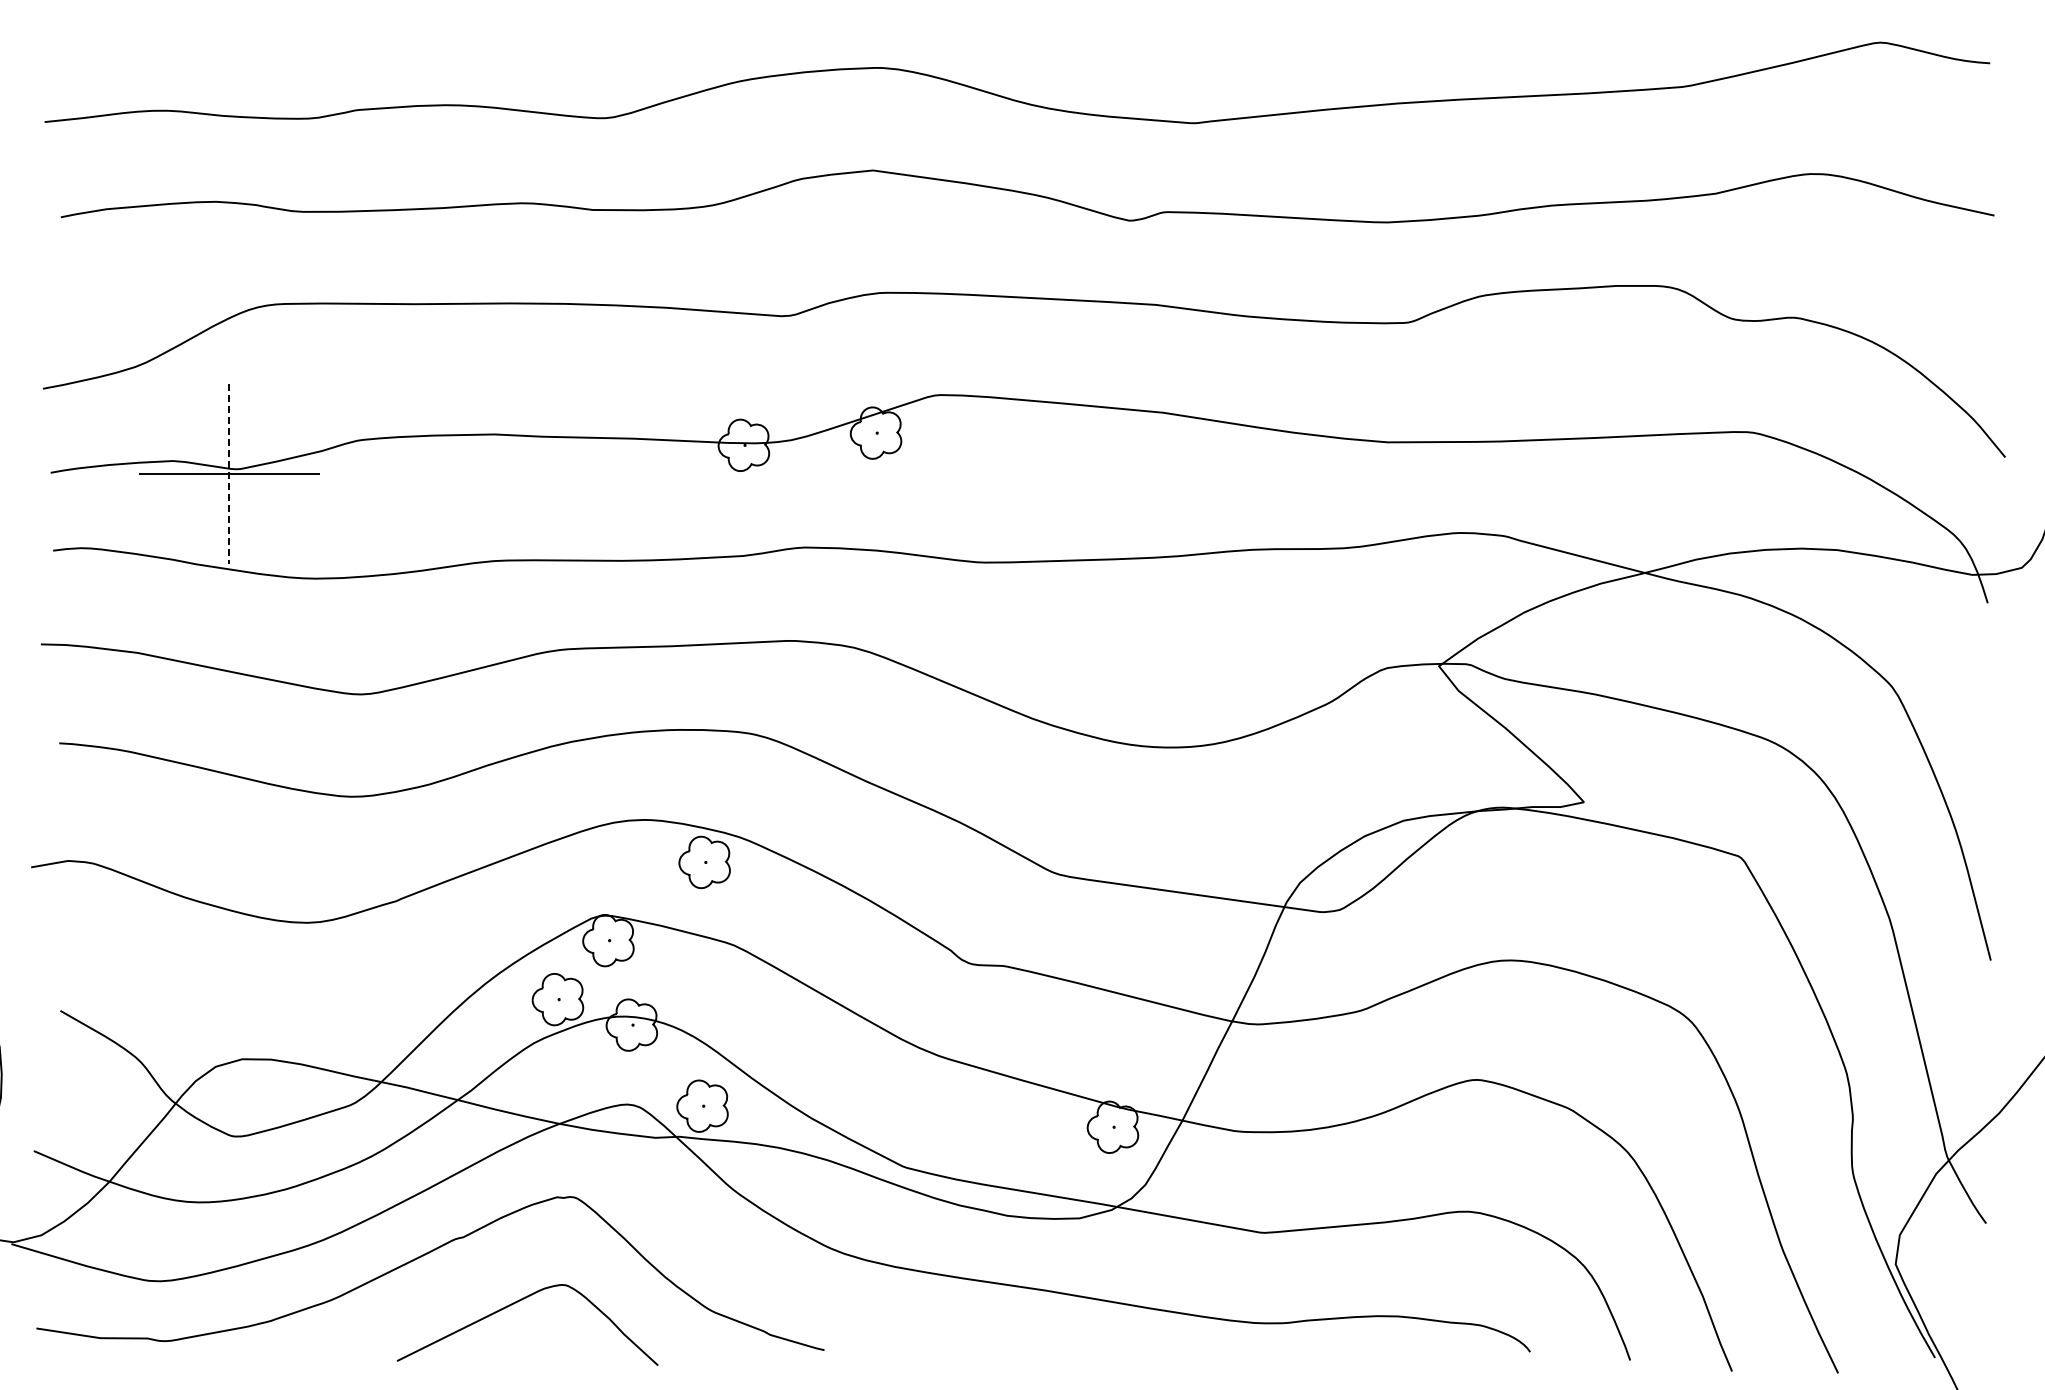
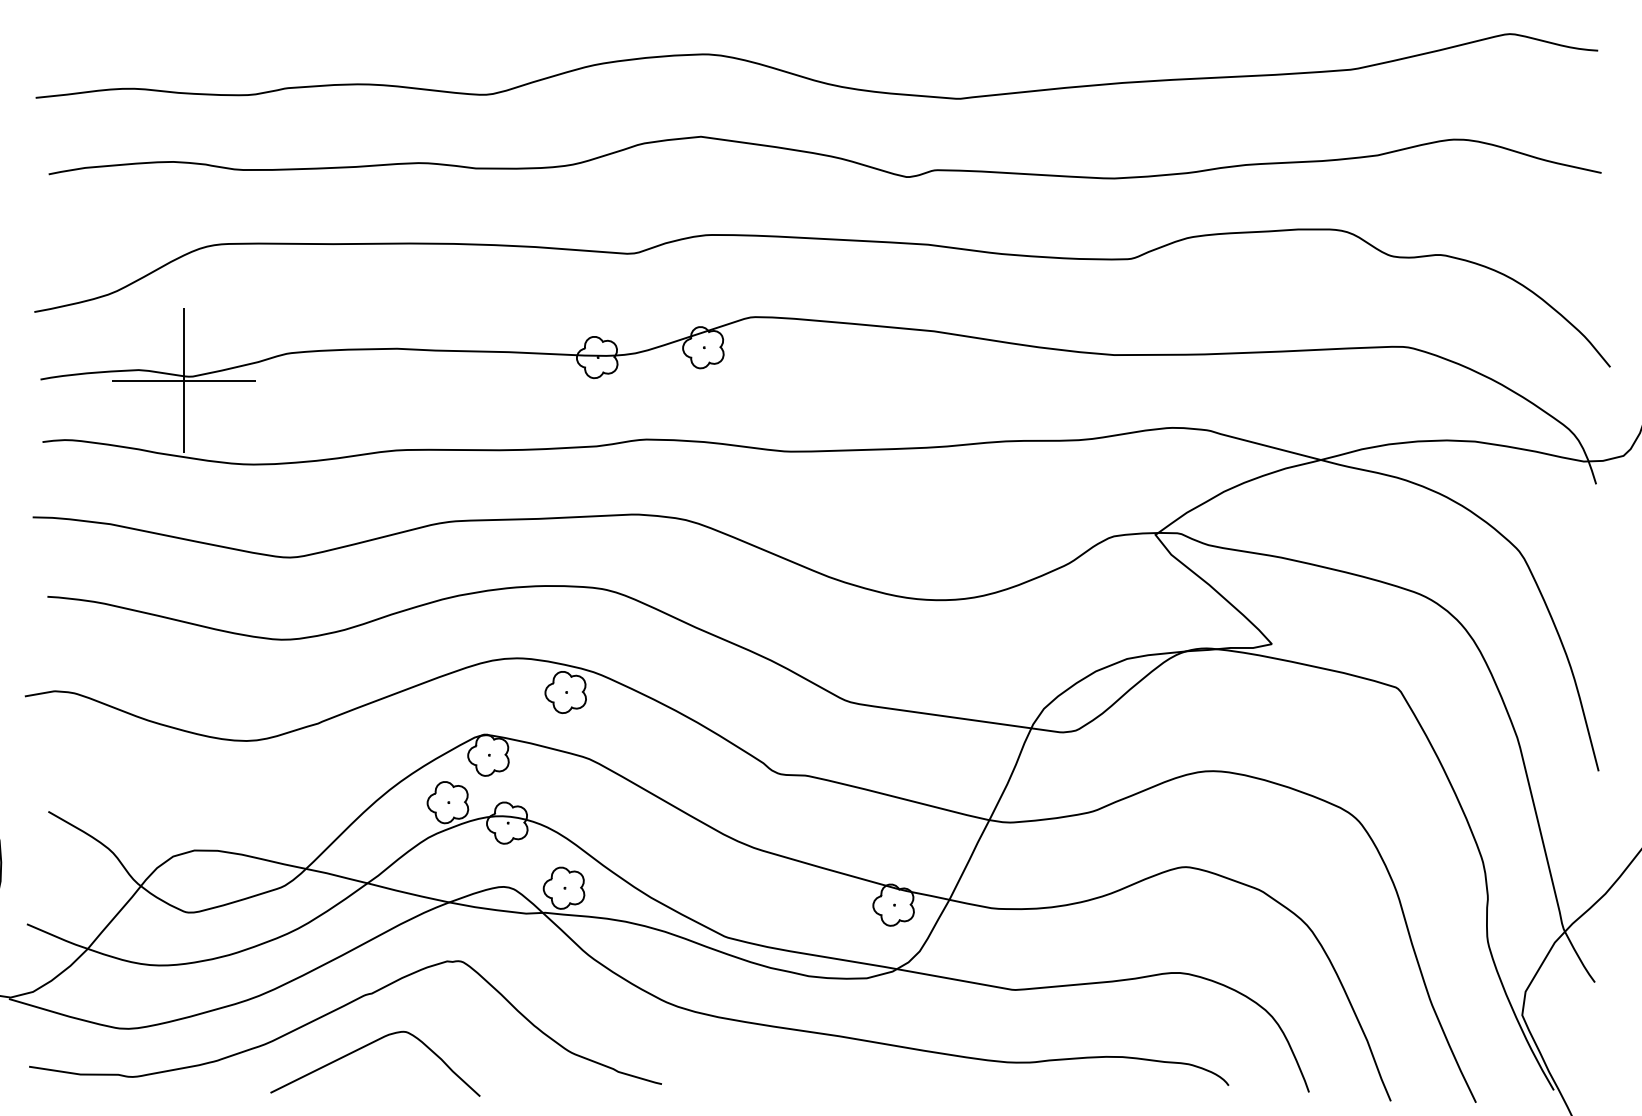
line: (229, 474) -> (184, 380), dashed -> solid
curve: (516, 1303) -> (366, 1046), moved

